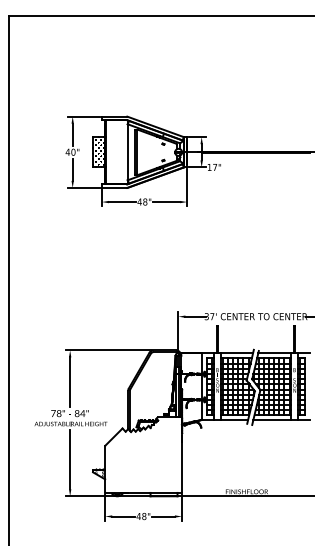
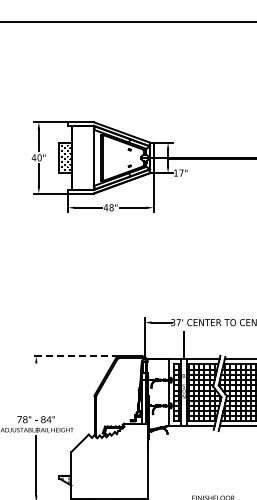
line: (108, 350) -> (74, 356), solid -> dashed
line: (70, 381) -> (36, 387), removed

